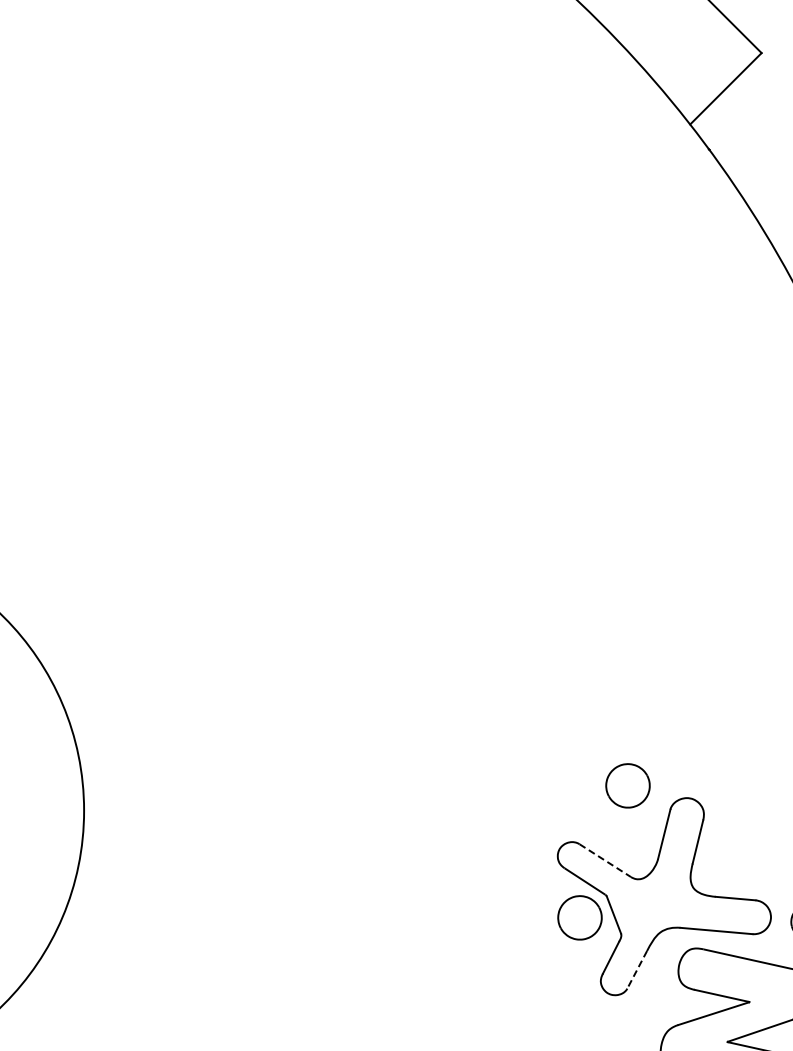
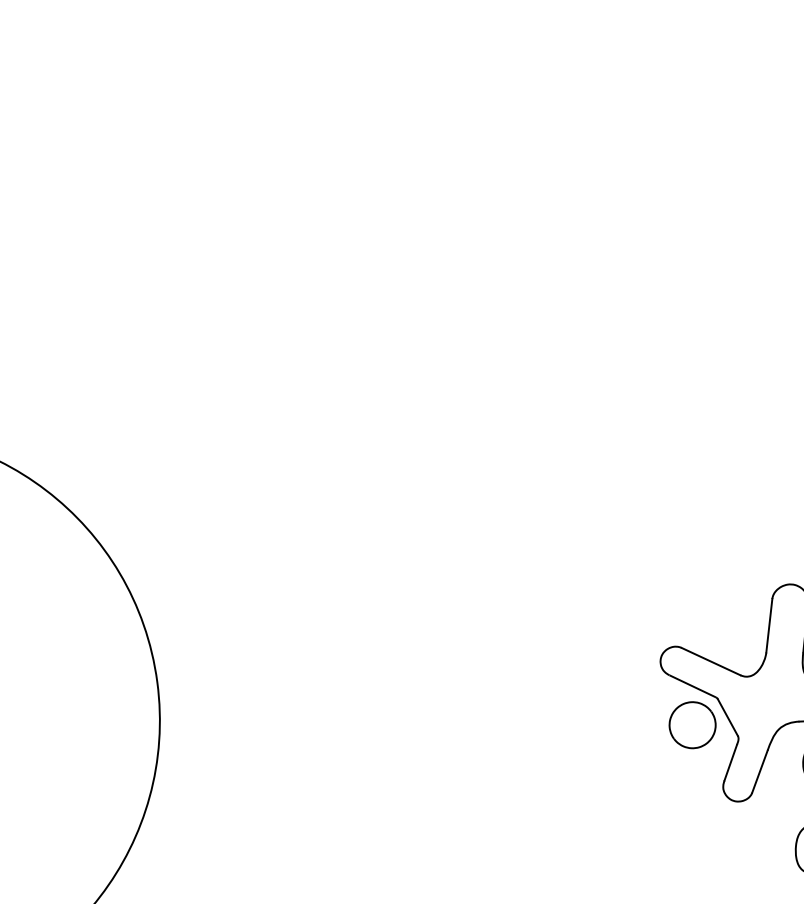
part: (627, 785) -> (723, 579), removed
line: (605, 860) -> (711, 661), dashed -> solid
line: (636, 970) -> (759, 772), dashed -> solid

